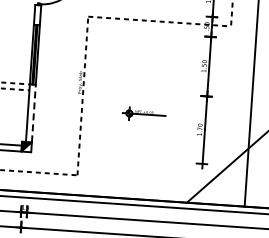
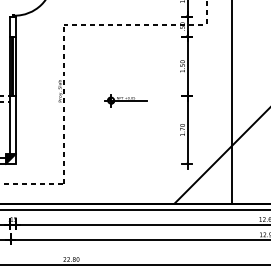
line: (33, 113) -> (15, 125), dashed -> solid
part: (143, 114) -> (125, 100), moved

